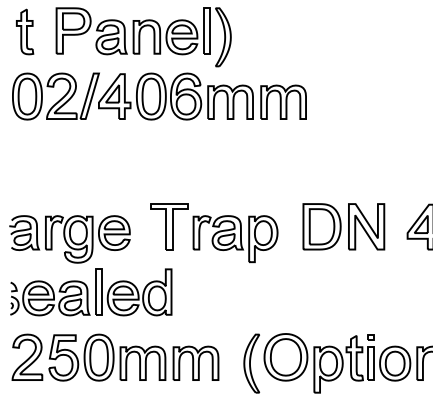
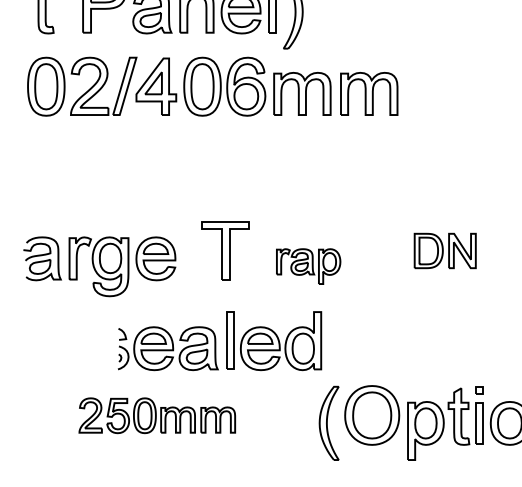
part: (343, 226) -> (444, 250), size x0.6
part: (235, 239) -> (308, 266), size x0.6
part: (91, 292) -> (220, 341), moved
part: (115, 357) -> (157, 415), size x0.6

